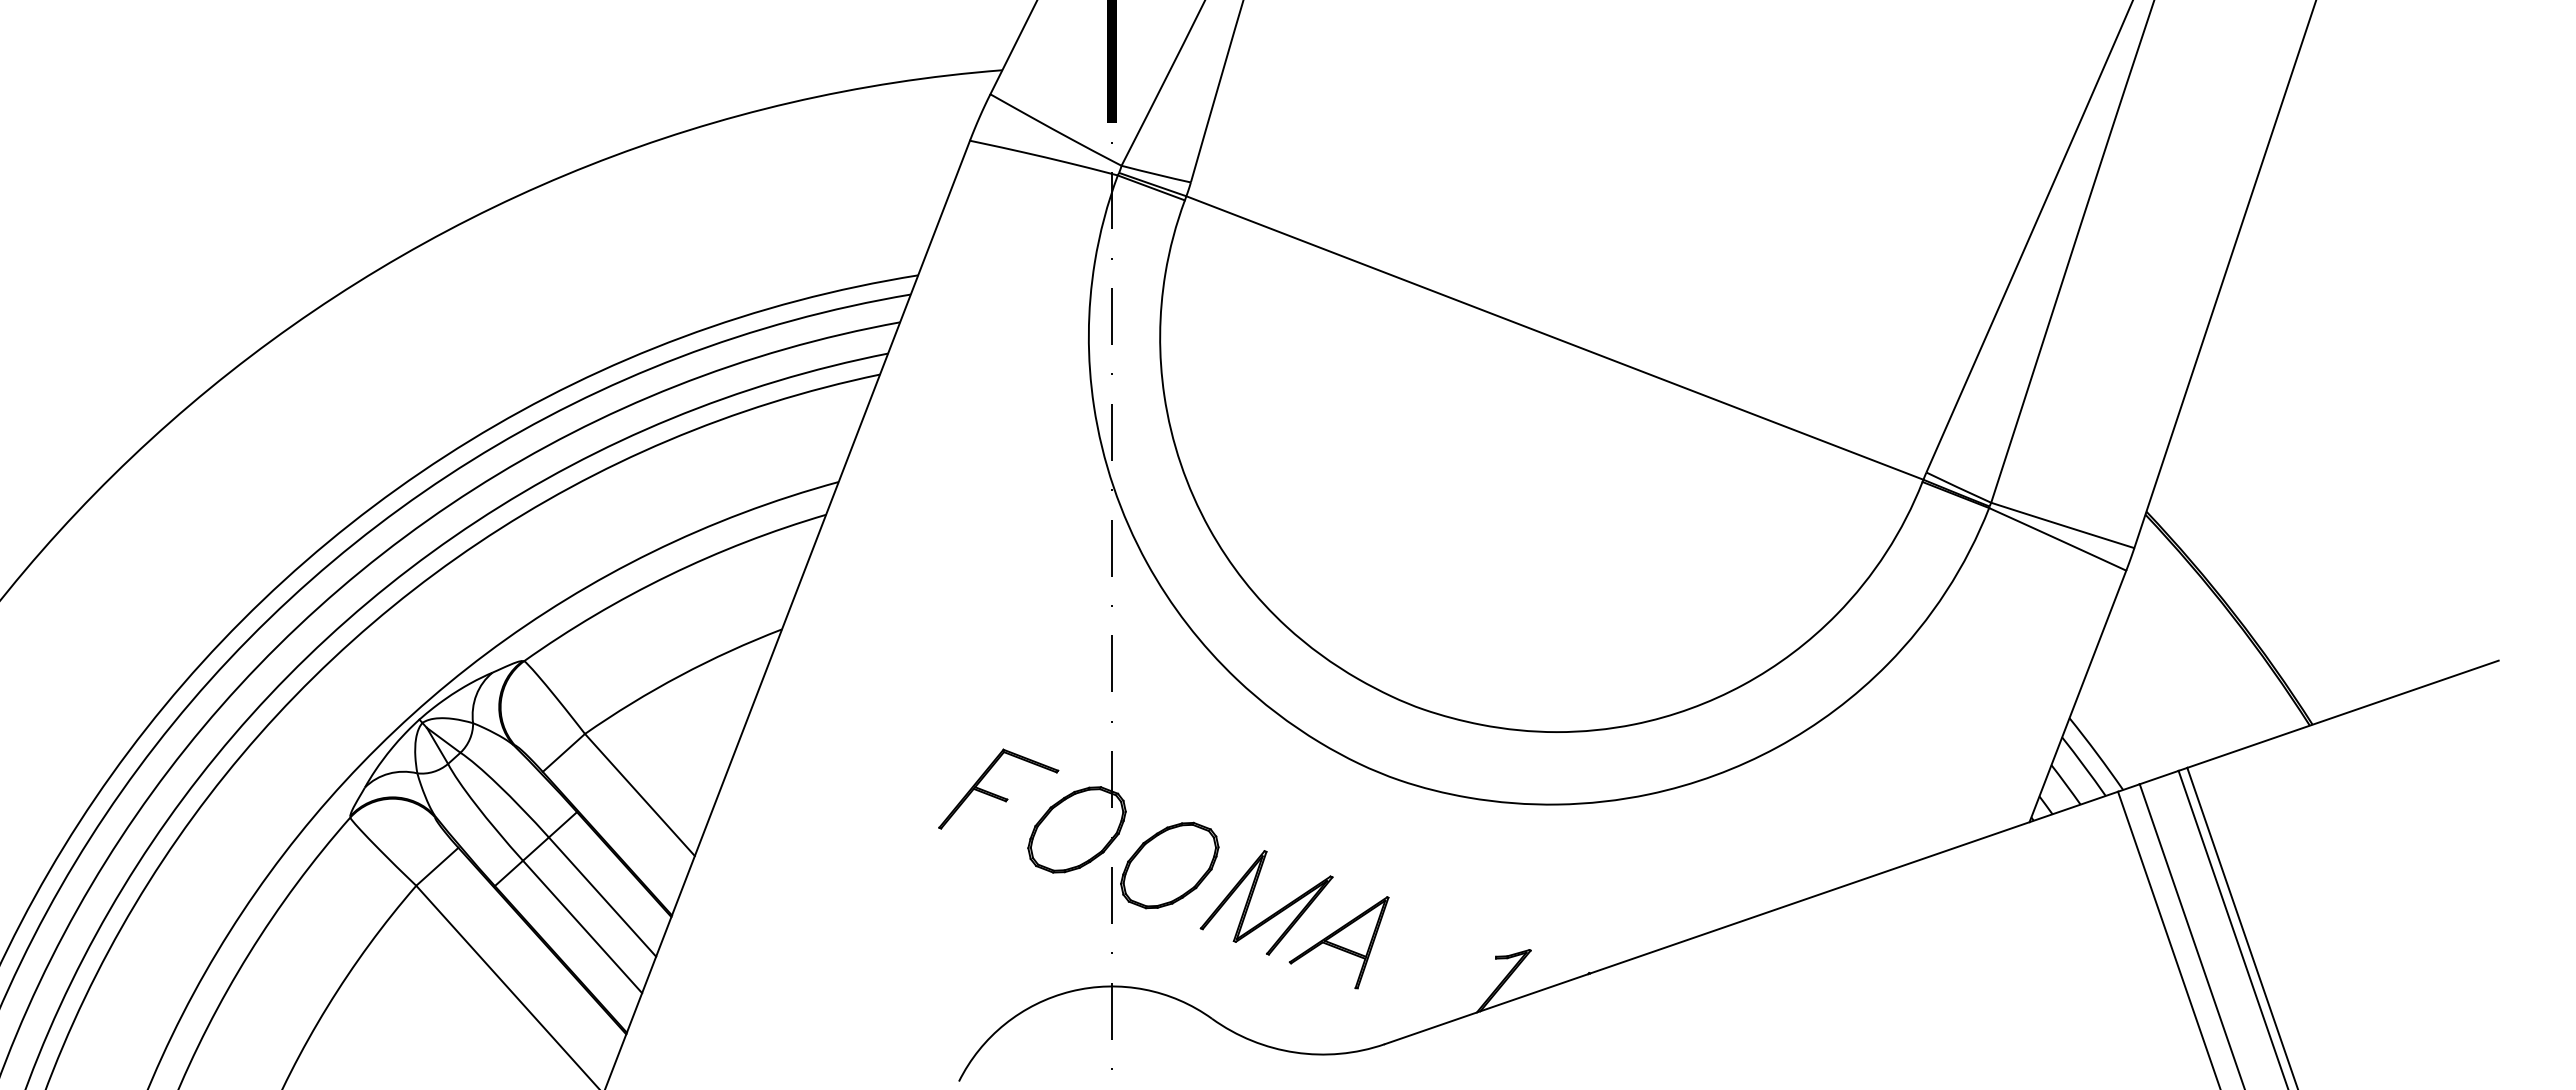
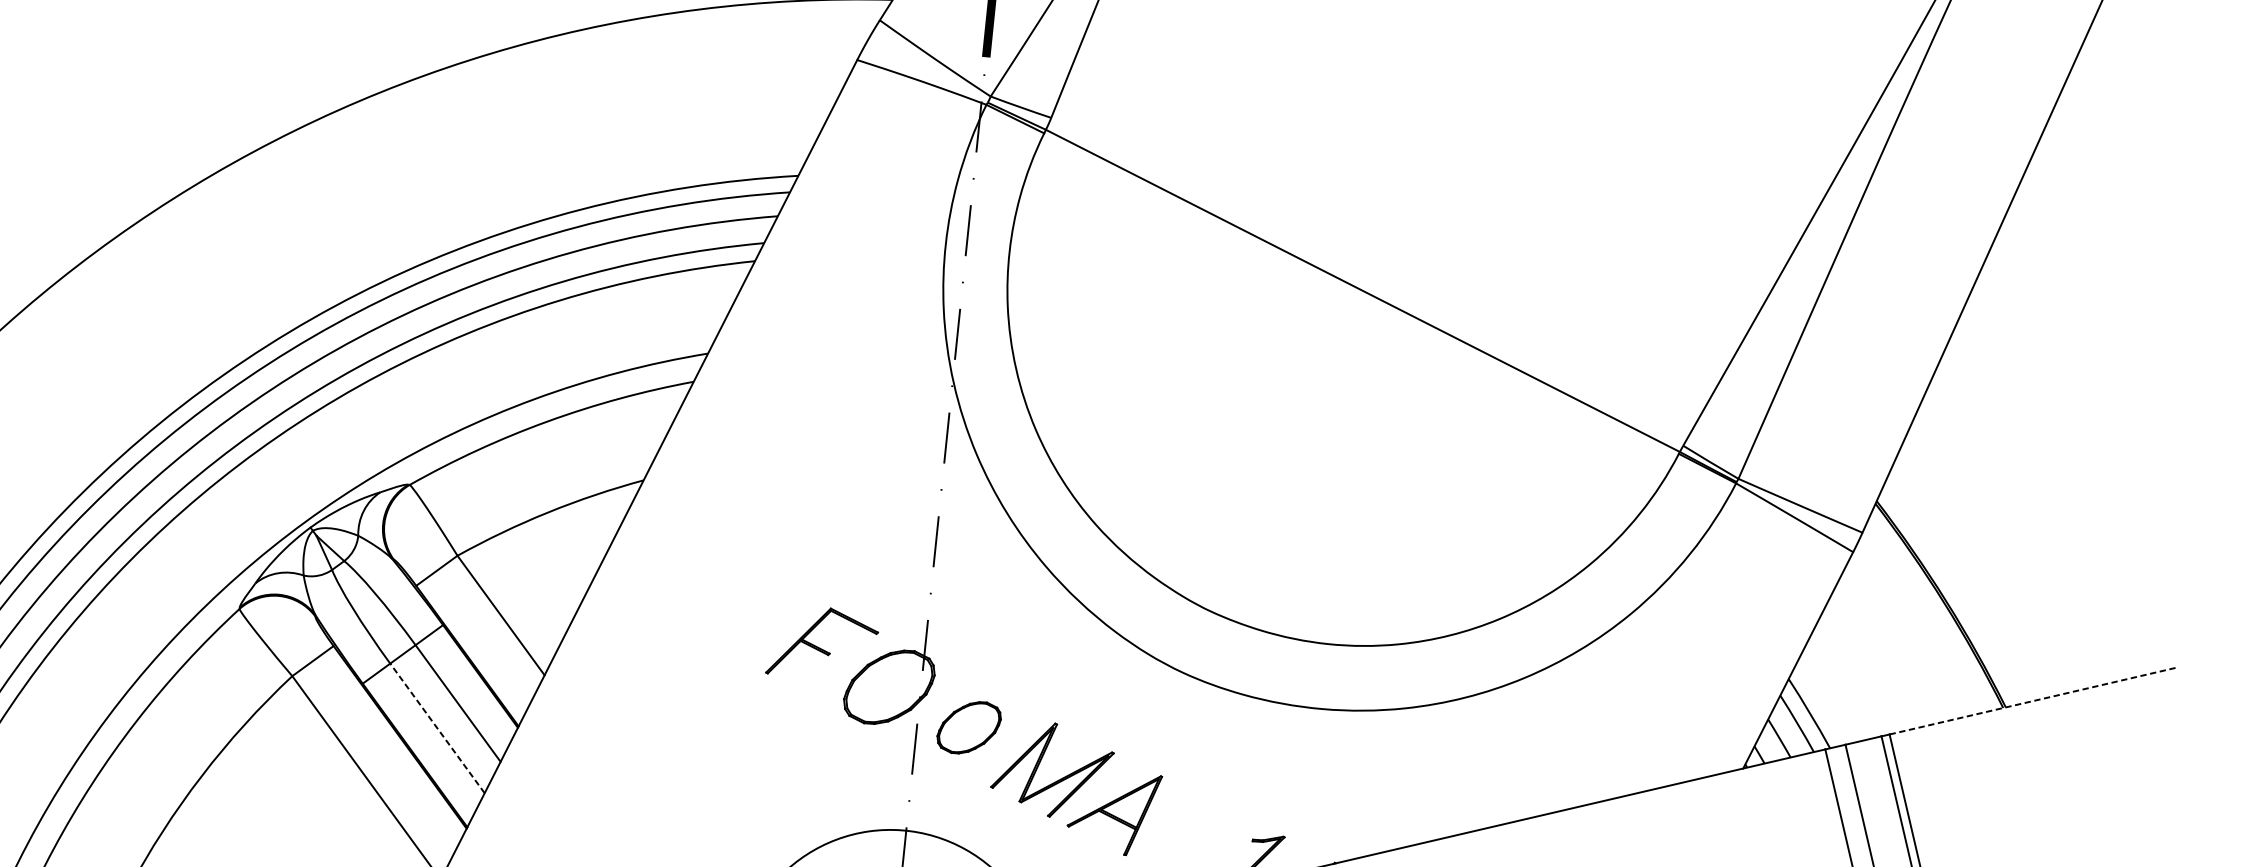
line: (2343, 714) -> (2034, 701), solid -> dashed
part: (1169, 865) -> (968, 727), size x0.7
line: (582, 926) -> (437, 728), solid -> dashed

